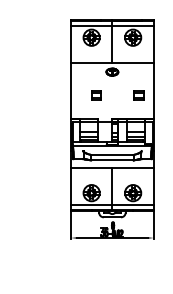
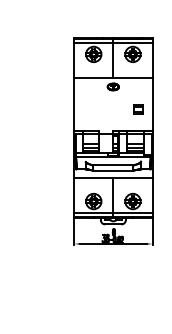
part: (96, 95) -> (98, 109), removed

